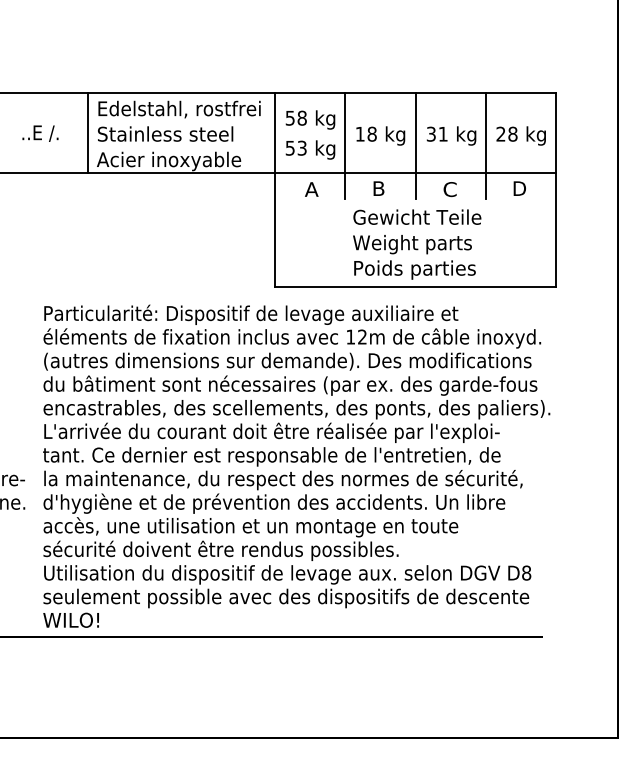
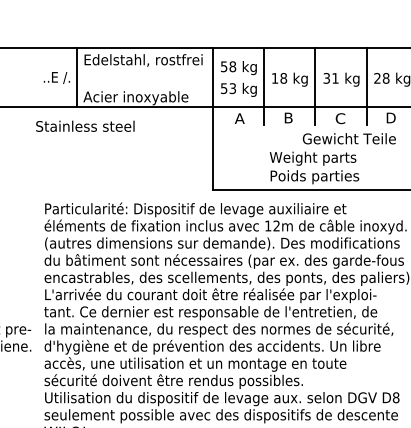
text: (40, 133) -> (56, 77), moved
text: (165, 133) -> (85, 125), moved
text: (417, 216) -> (349, 138), moved

